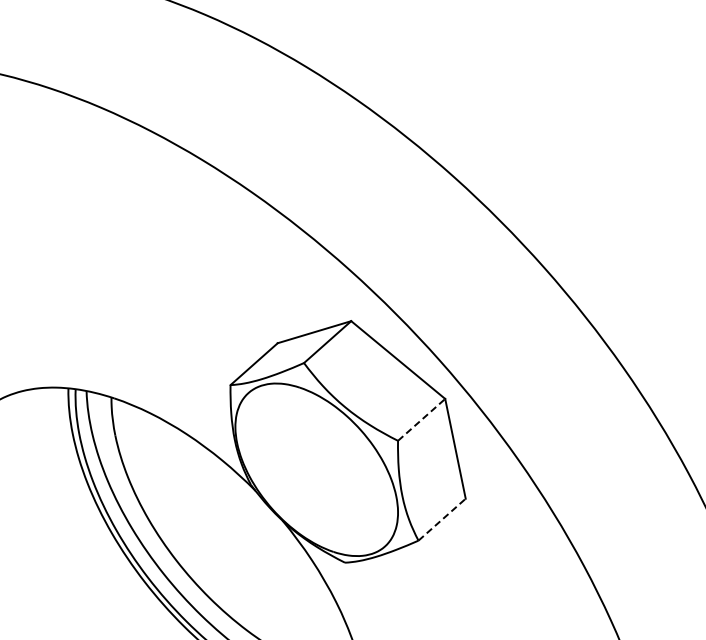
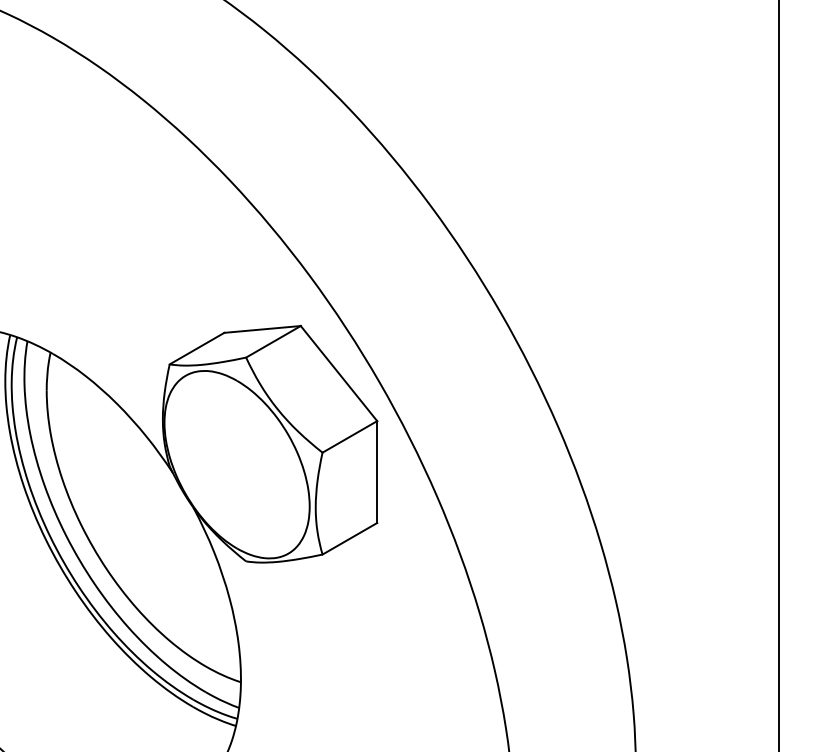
line: (421, 419) -> (349, 436), dashed -> solid
line: (441, 519) -> (349, 538), dashed -> solid

